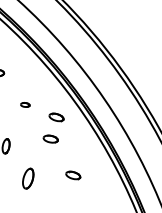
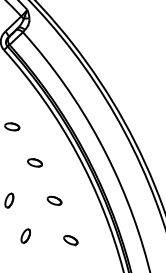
part: (24, 104) -> (34, 162), size x1.67
part: (56, 117) -> (63, 180), removed
part: (27, 178) -> (25, 235), size x0.71

